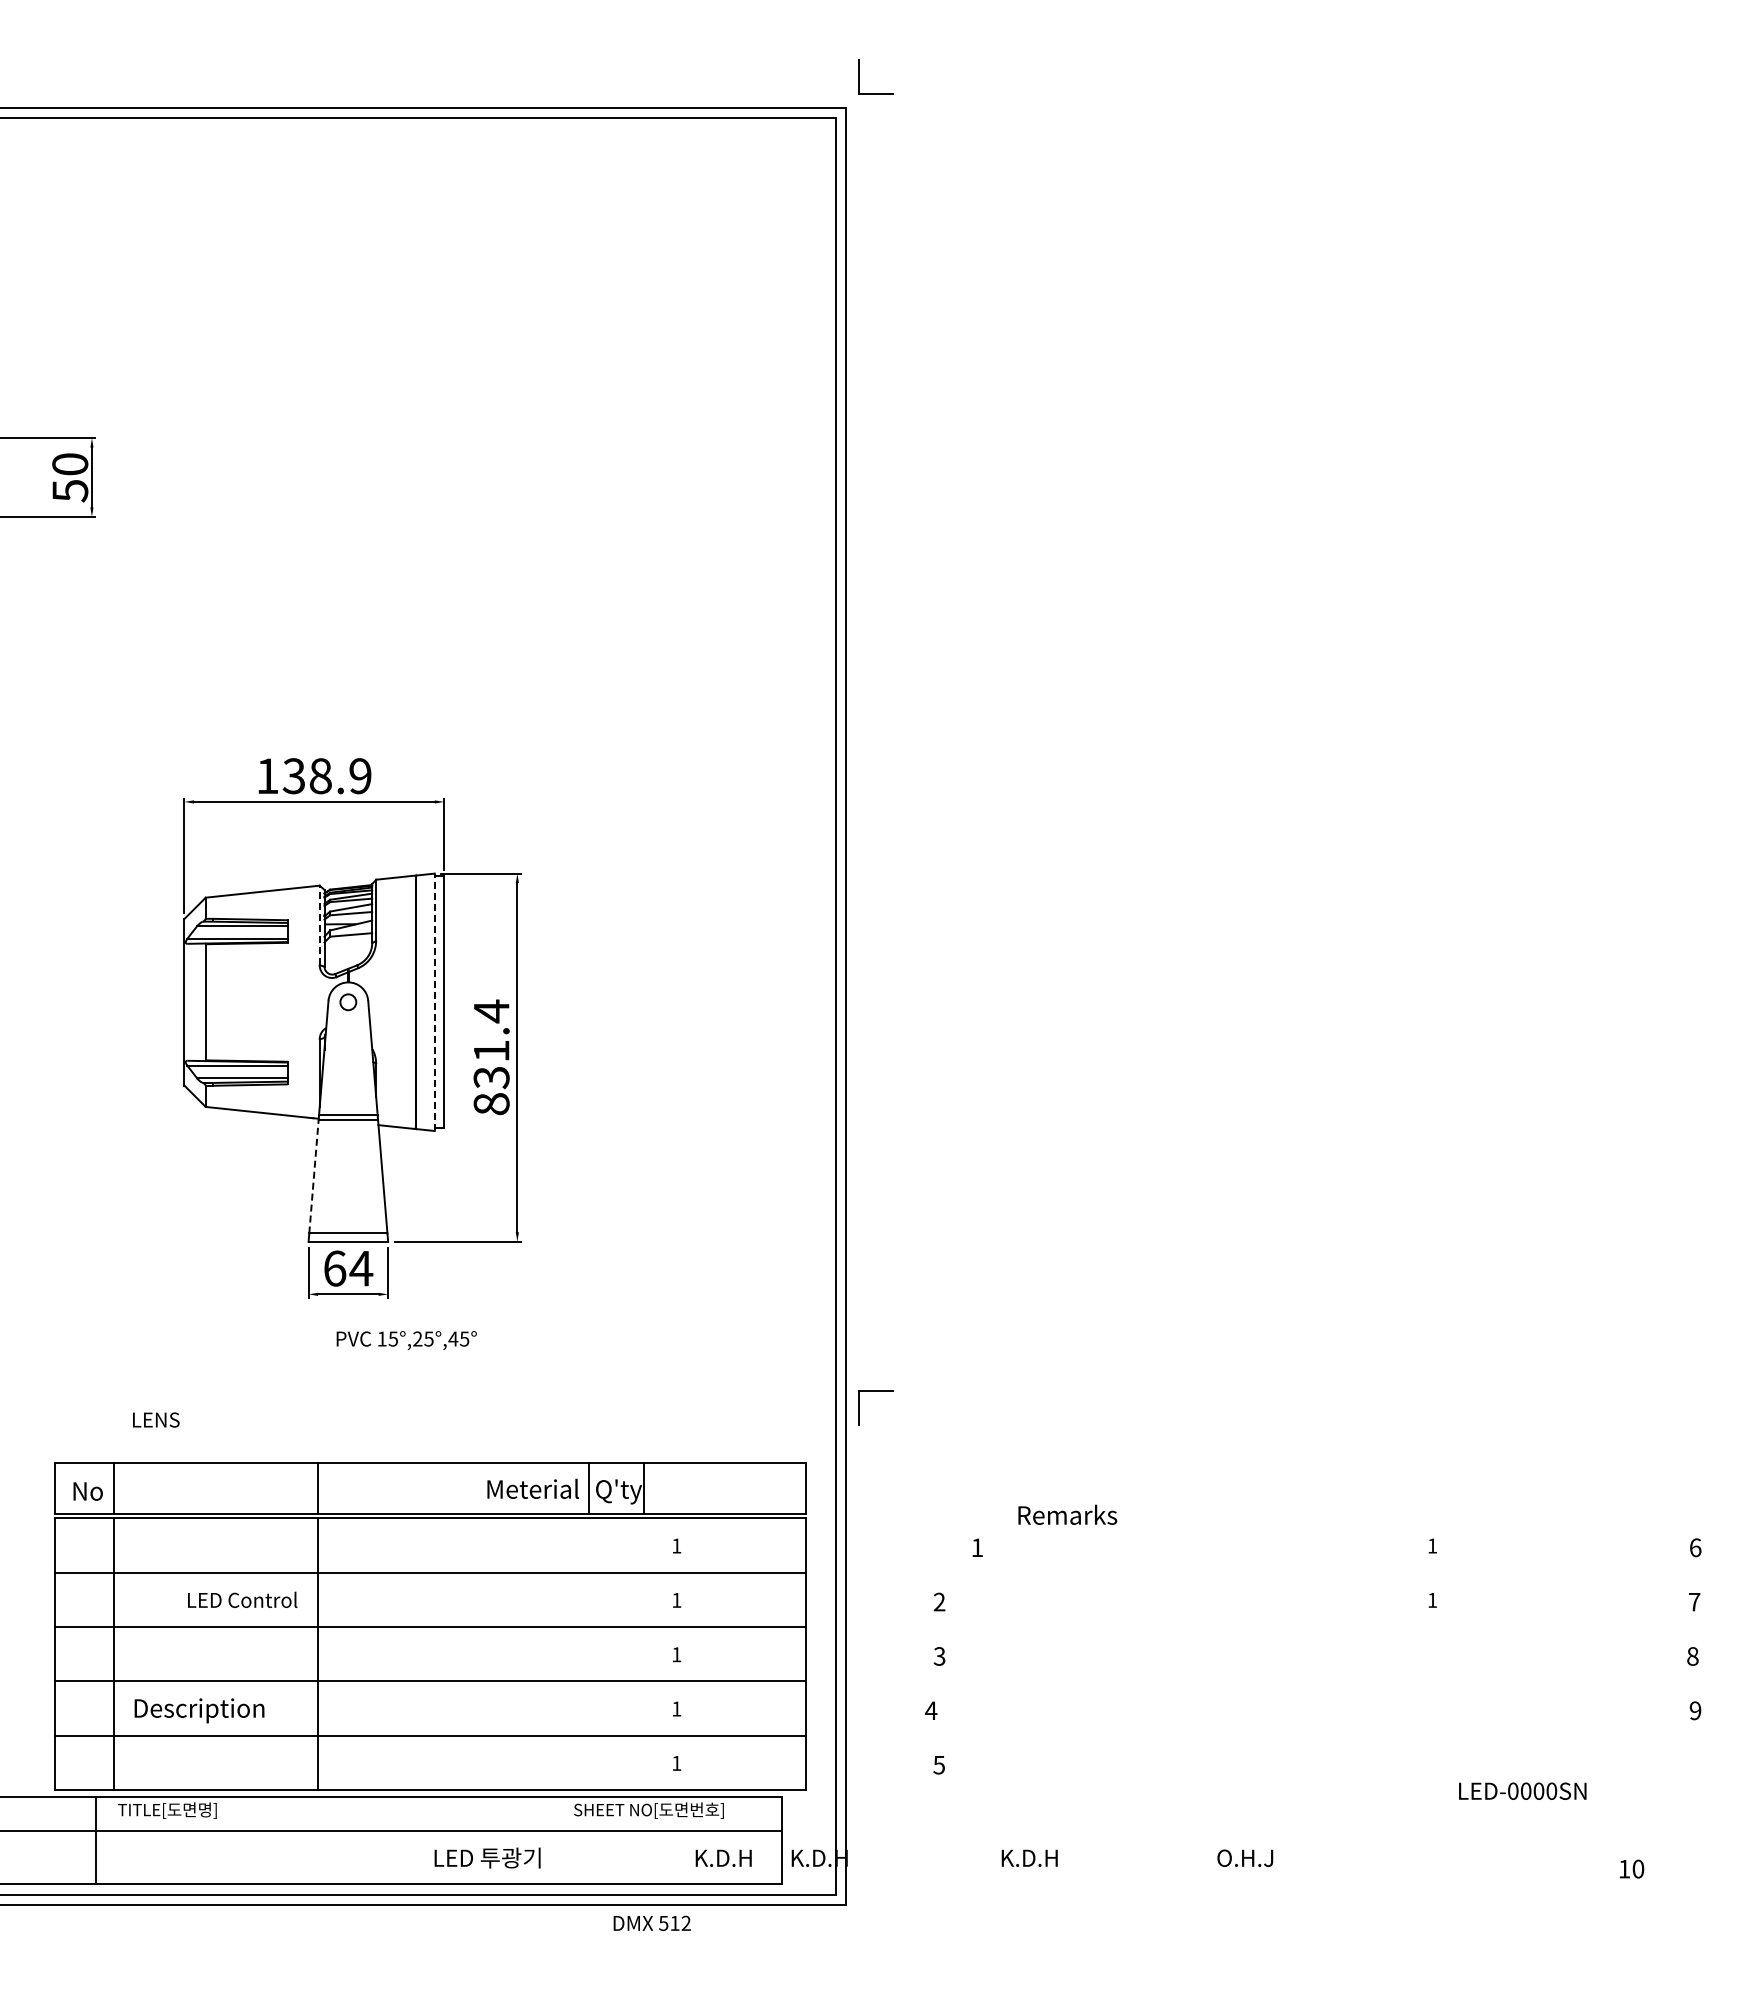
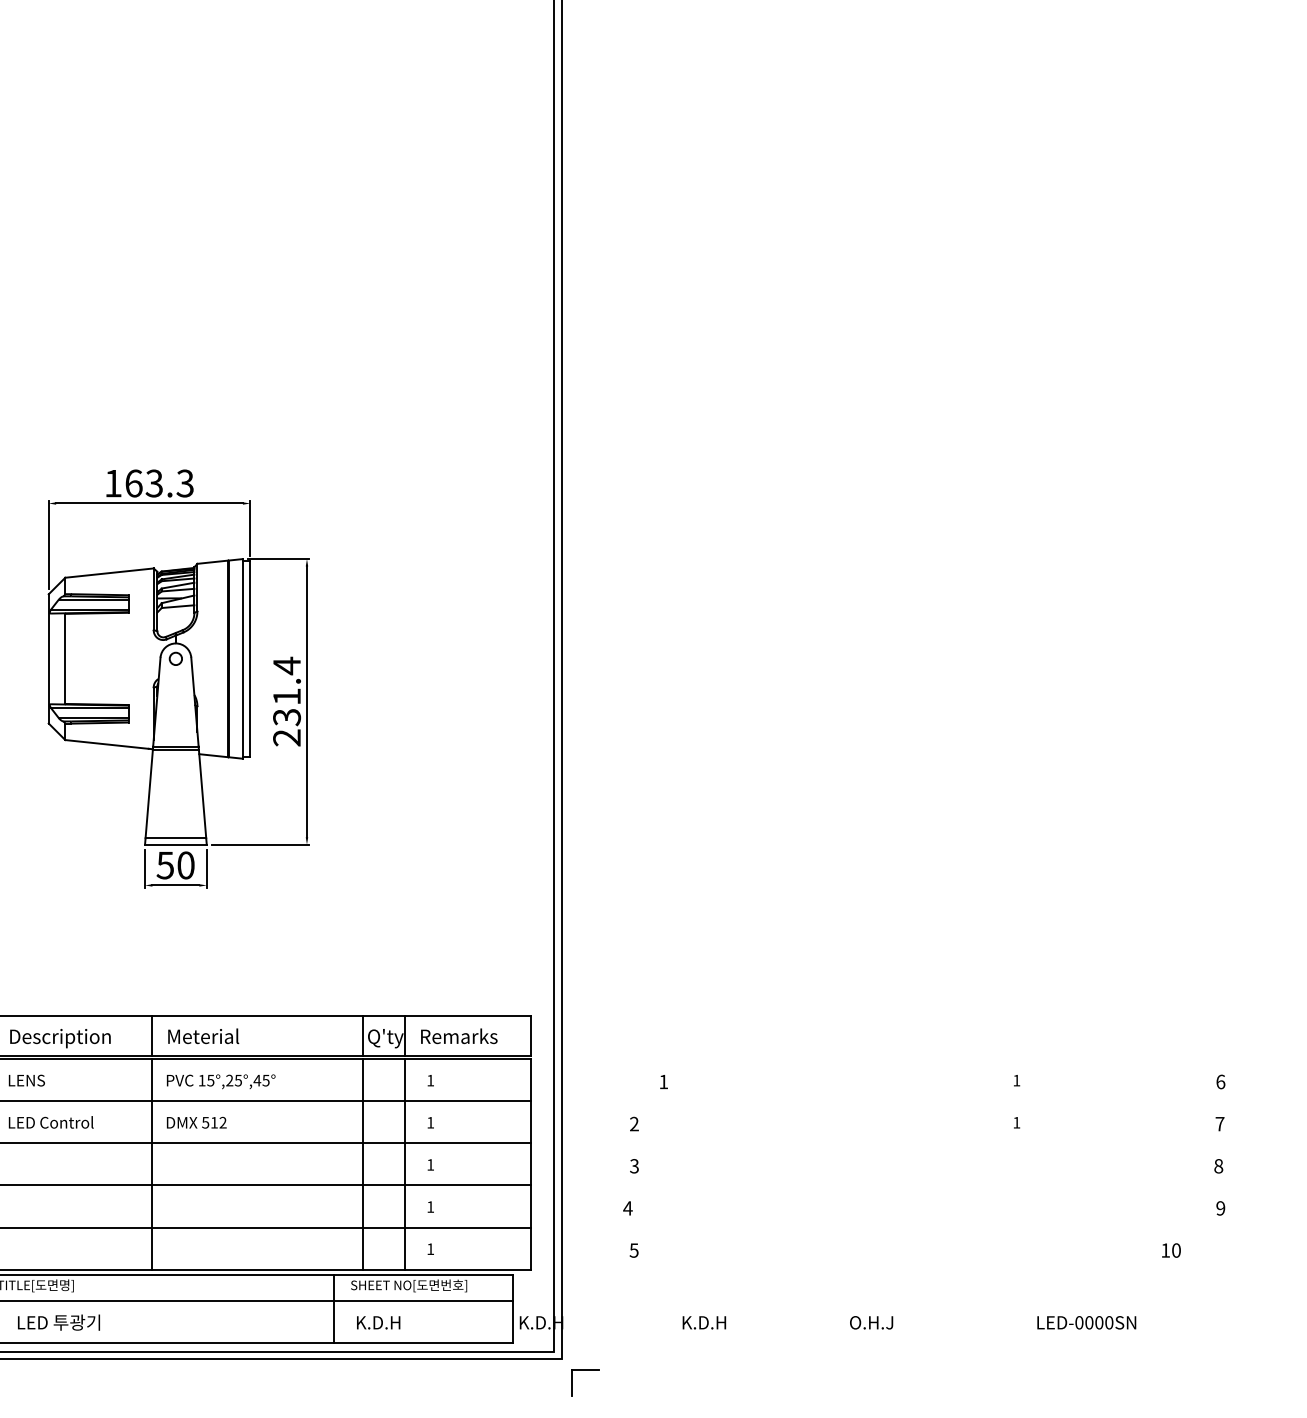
text: (326, 776) -> (158, 483), 138.9 -> 163.3
line: (319, 925) -> (153, 599), dashed -> solid
line: (434, 1002) -> (242, 659), dashed -> solid
text: (491, 1104) -> (286, 738), 831.4 -> 231.4
line: (314, 1176) -> (149, 794), dashed -> solid
text: (348, 1268) -> (176, 865), 64 -> 50
text: (406, 1340) -> (220, 1081), moved
part: (875, 1391) -> (584, 1370), moved
text: (156, 1419) -> (27, 1080), moved
text: (532, 1488) -> (203, 1036), moved
text: (1067, 1514) -> (459, 1036), moved
text: (242, 1599) -> (51, 1122), moved
line: (589, 1653) -> (362, 1163), added
line: (643, 1653) -> (404, 1163), added
text: (199, 1710) -> (60, 1038), moved
text: (1522, 1790) -> (1086, 1322), moved
line: (552, 1839) -> (334, 1308), added
text: (487, 1857) -> (58, 1322), moved
text: (723, 1857) -> (378, 1322), moved
text: (1632, 1868) -> (1171, 1250), moved
text: (651, 1922) -> (196, 1122), moved

